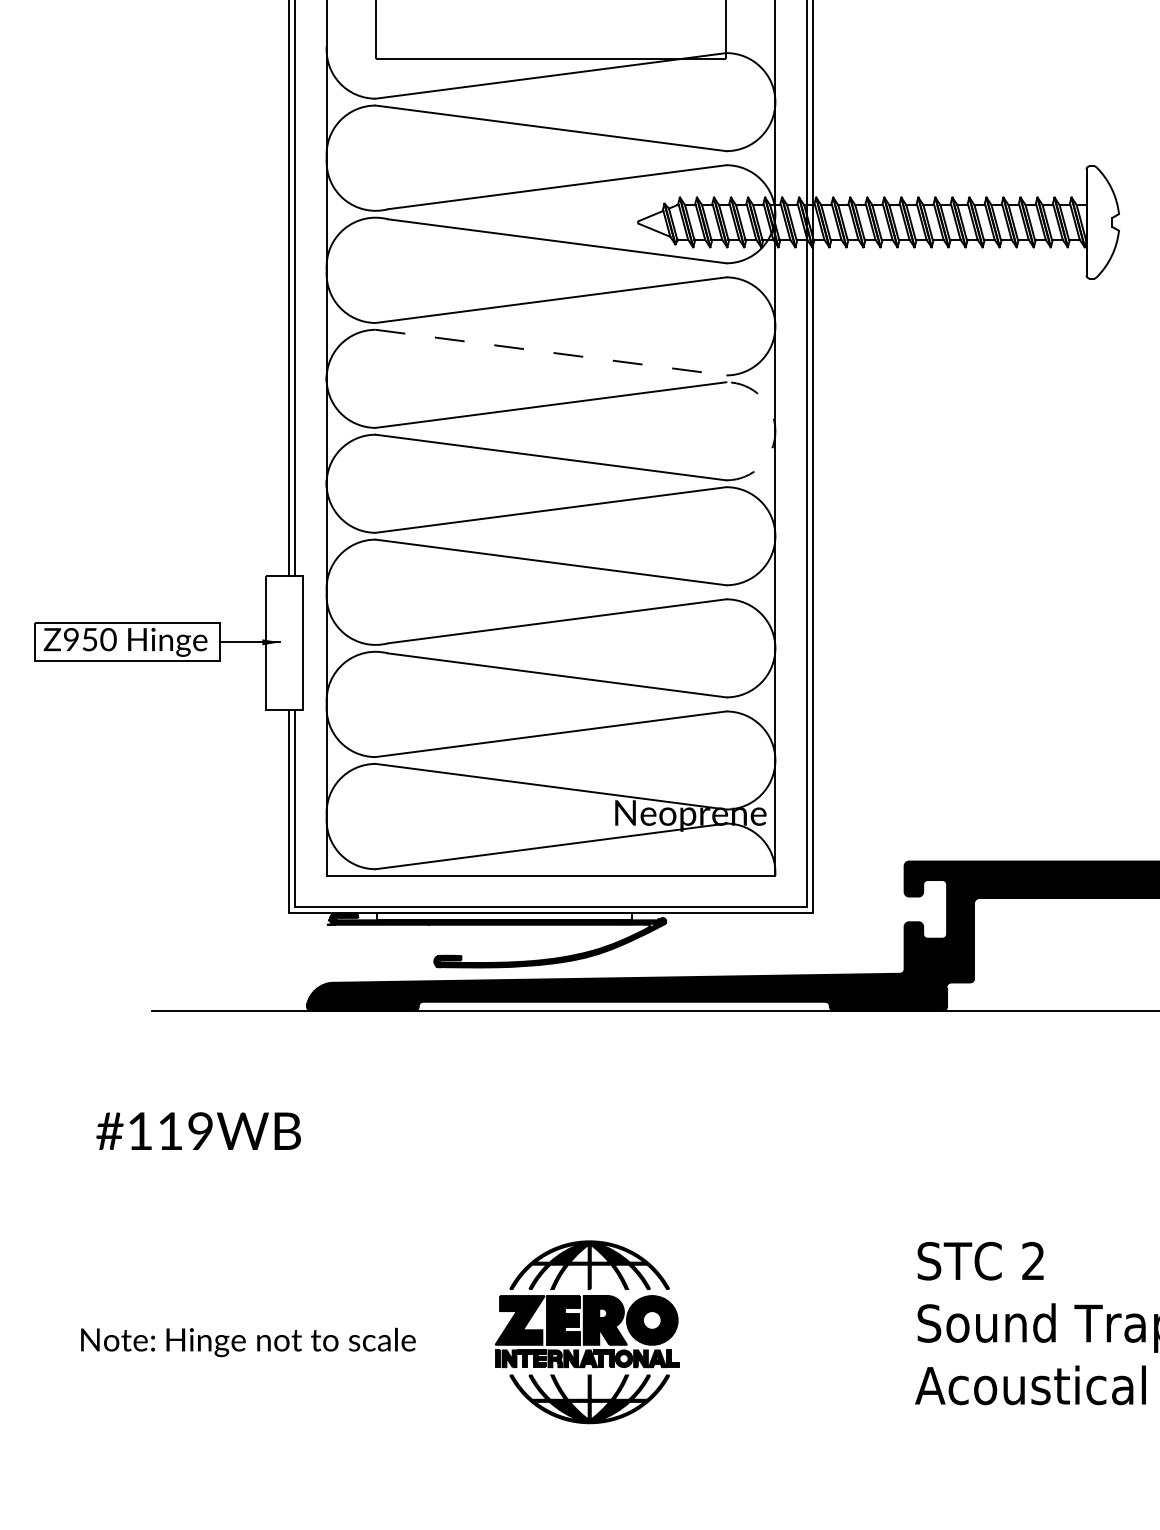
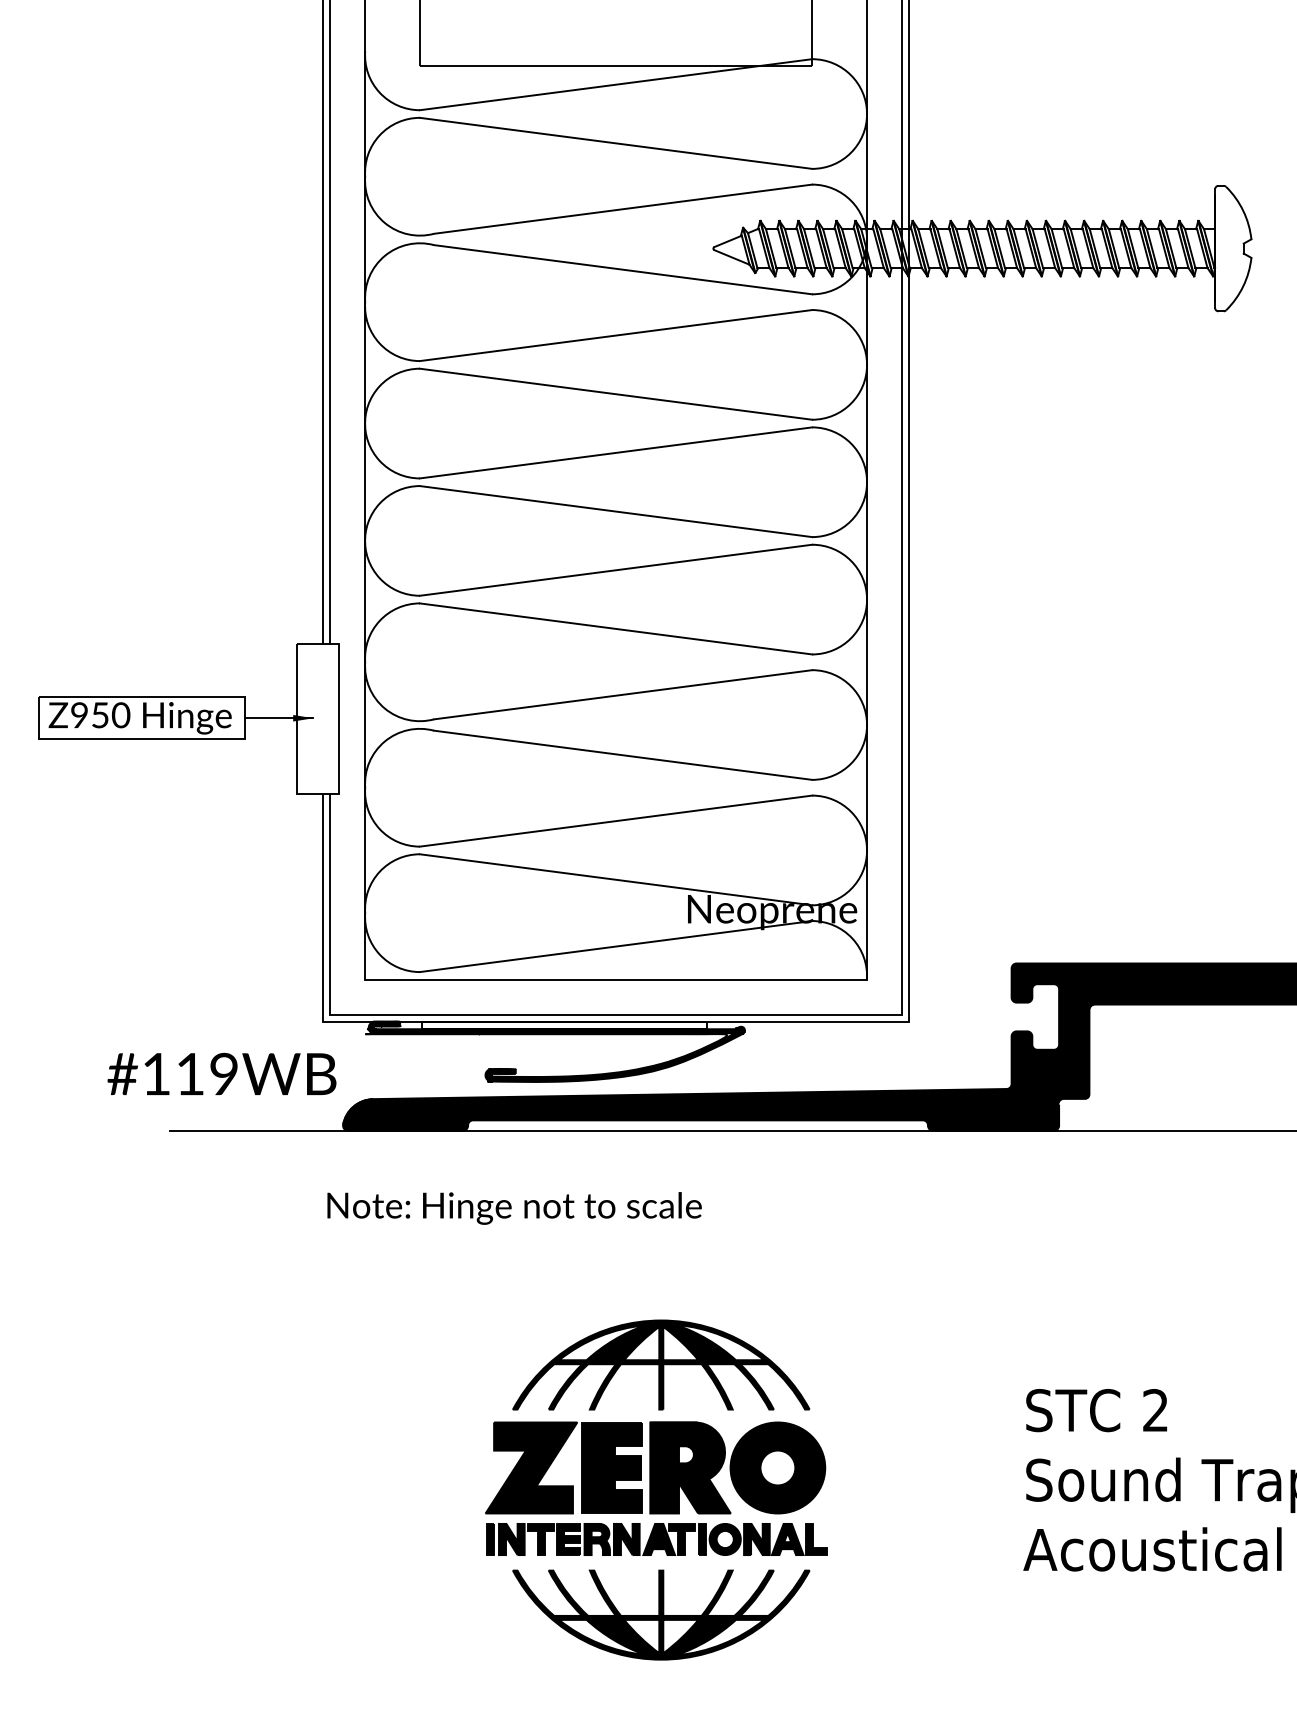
line: (551, 352) -> (616, 394), dashed -> solid
arc: (775, 431) -> (867, 482), dashed -> solid
text: (198, 1130) -> (221, 1073), moved
part: (587, 1331) -> (656, 1489), size x1.67
text: (248, 1342) -> (514, 1208), moved

